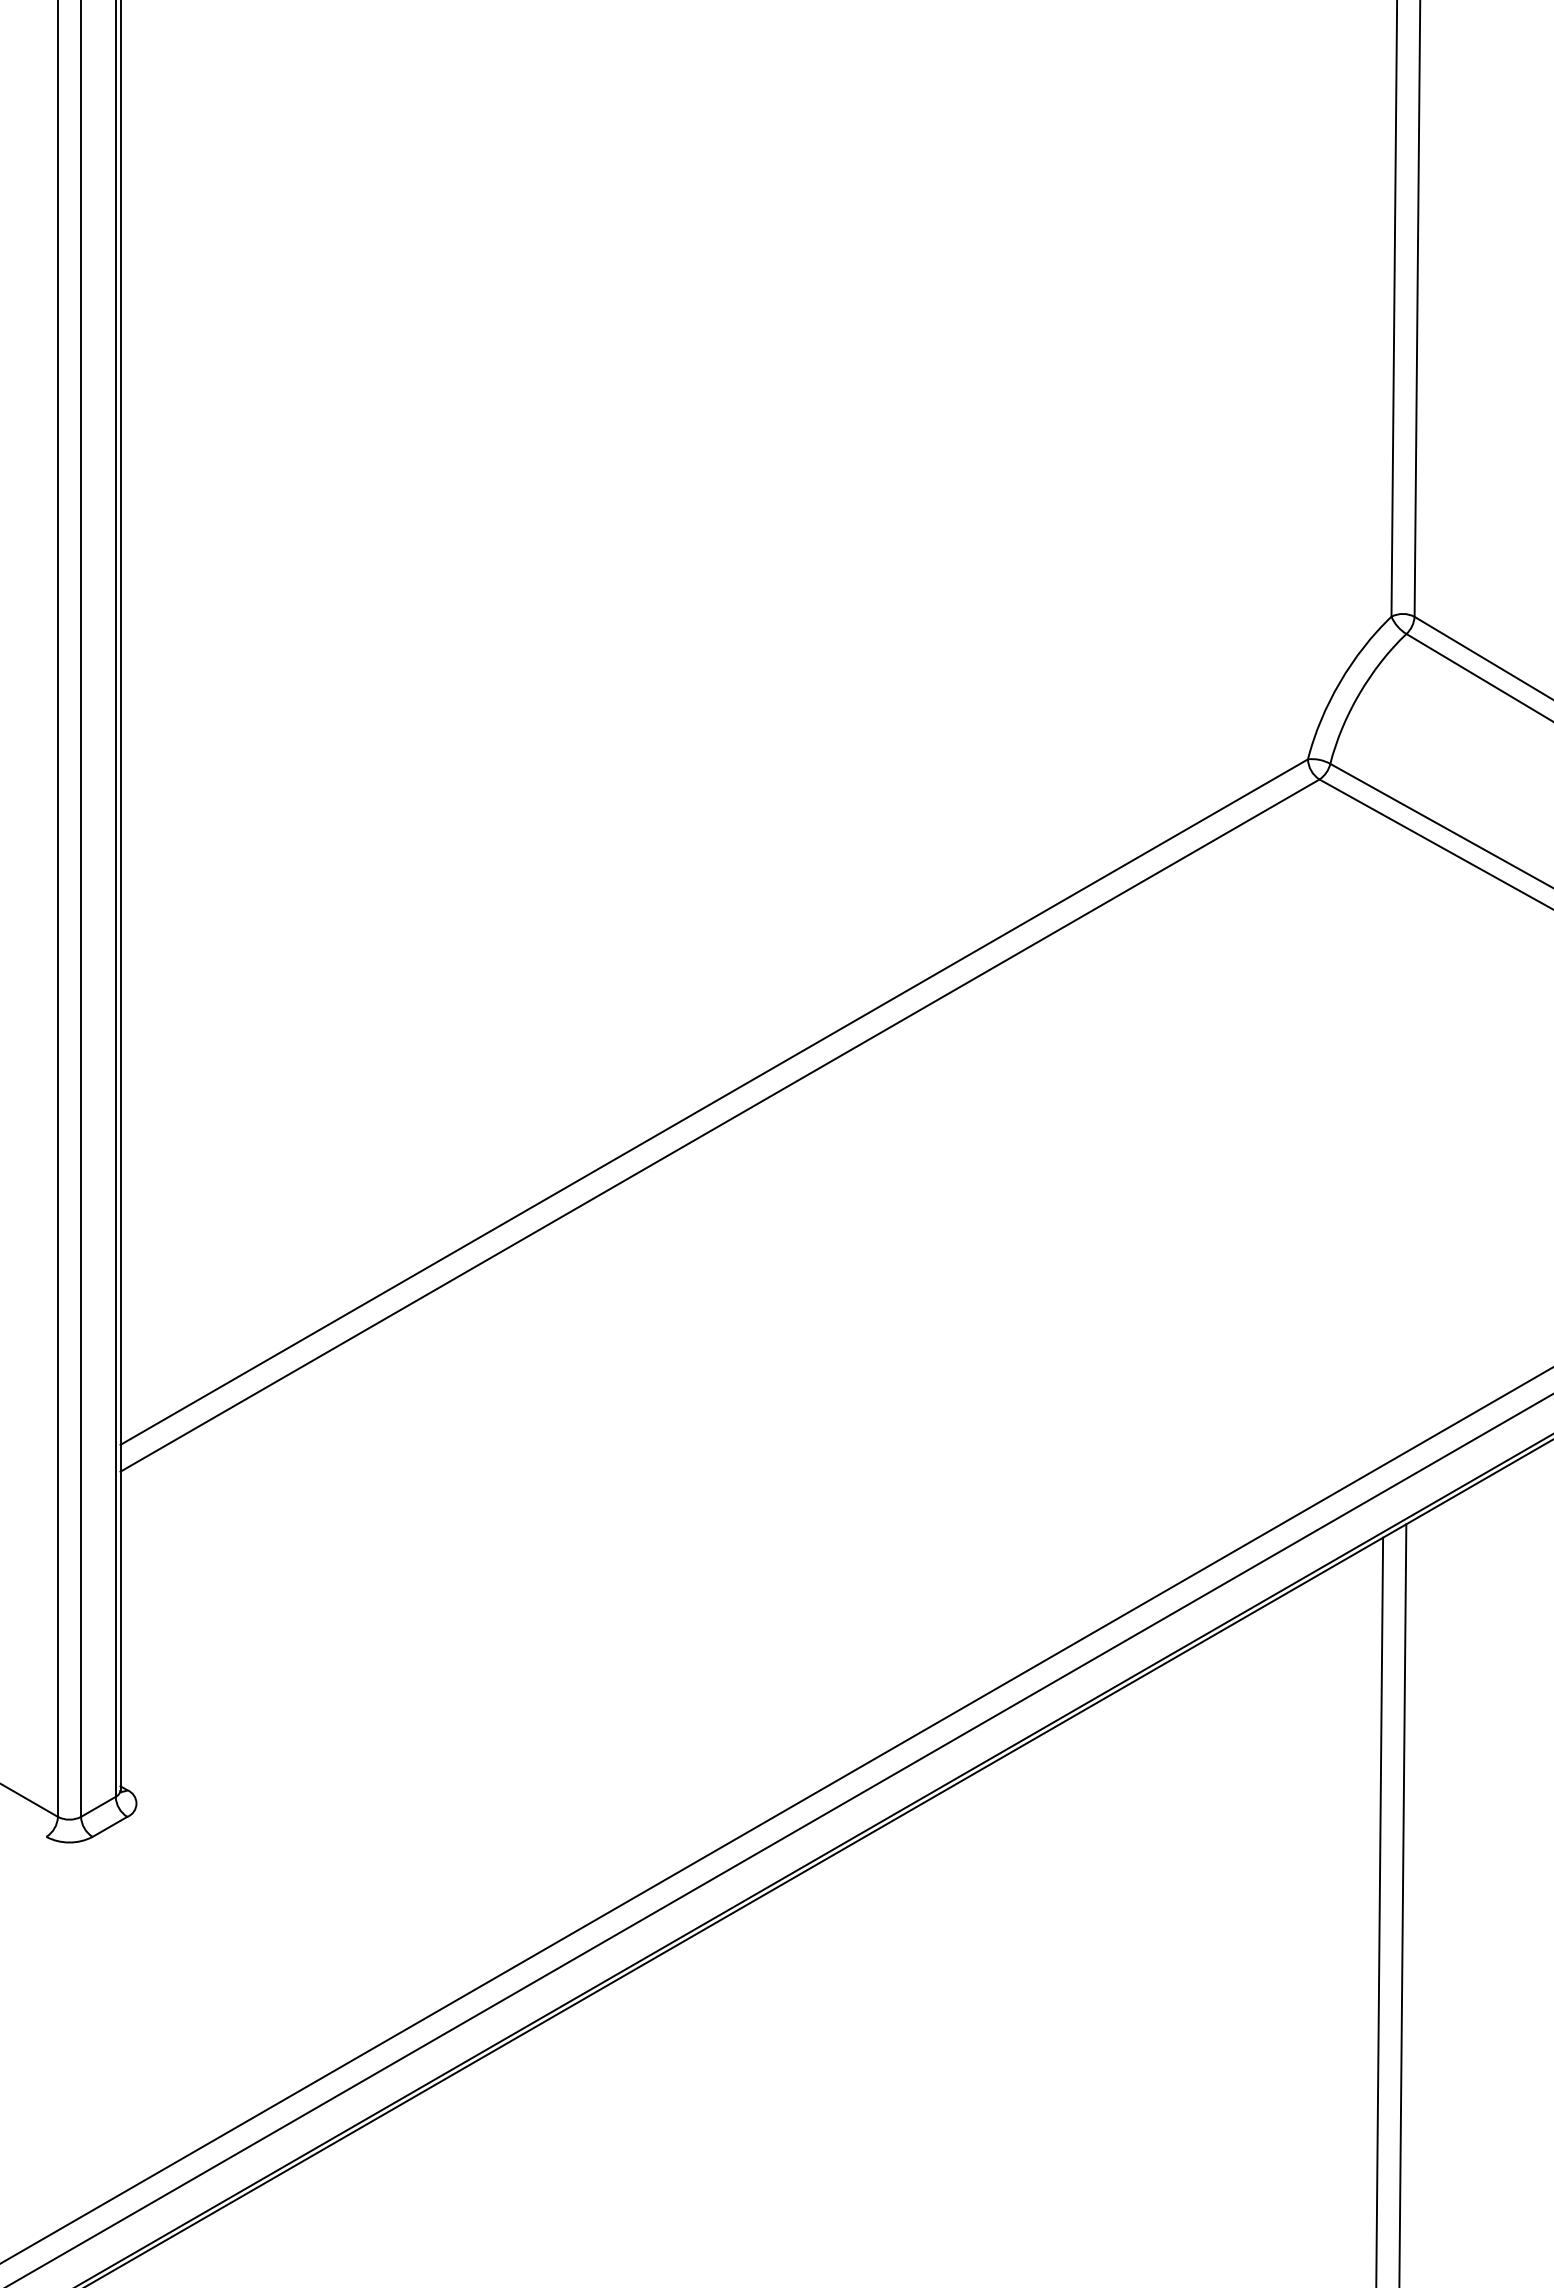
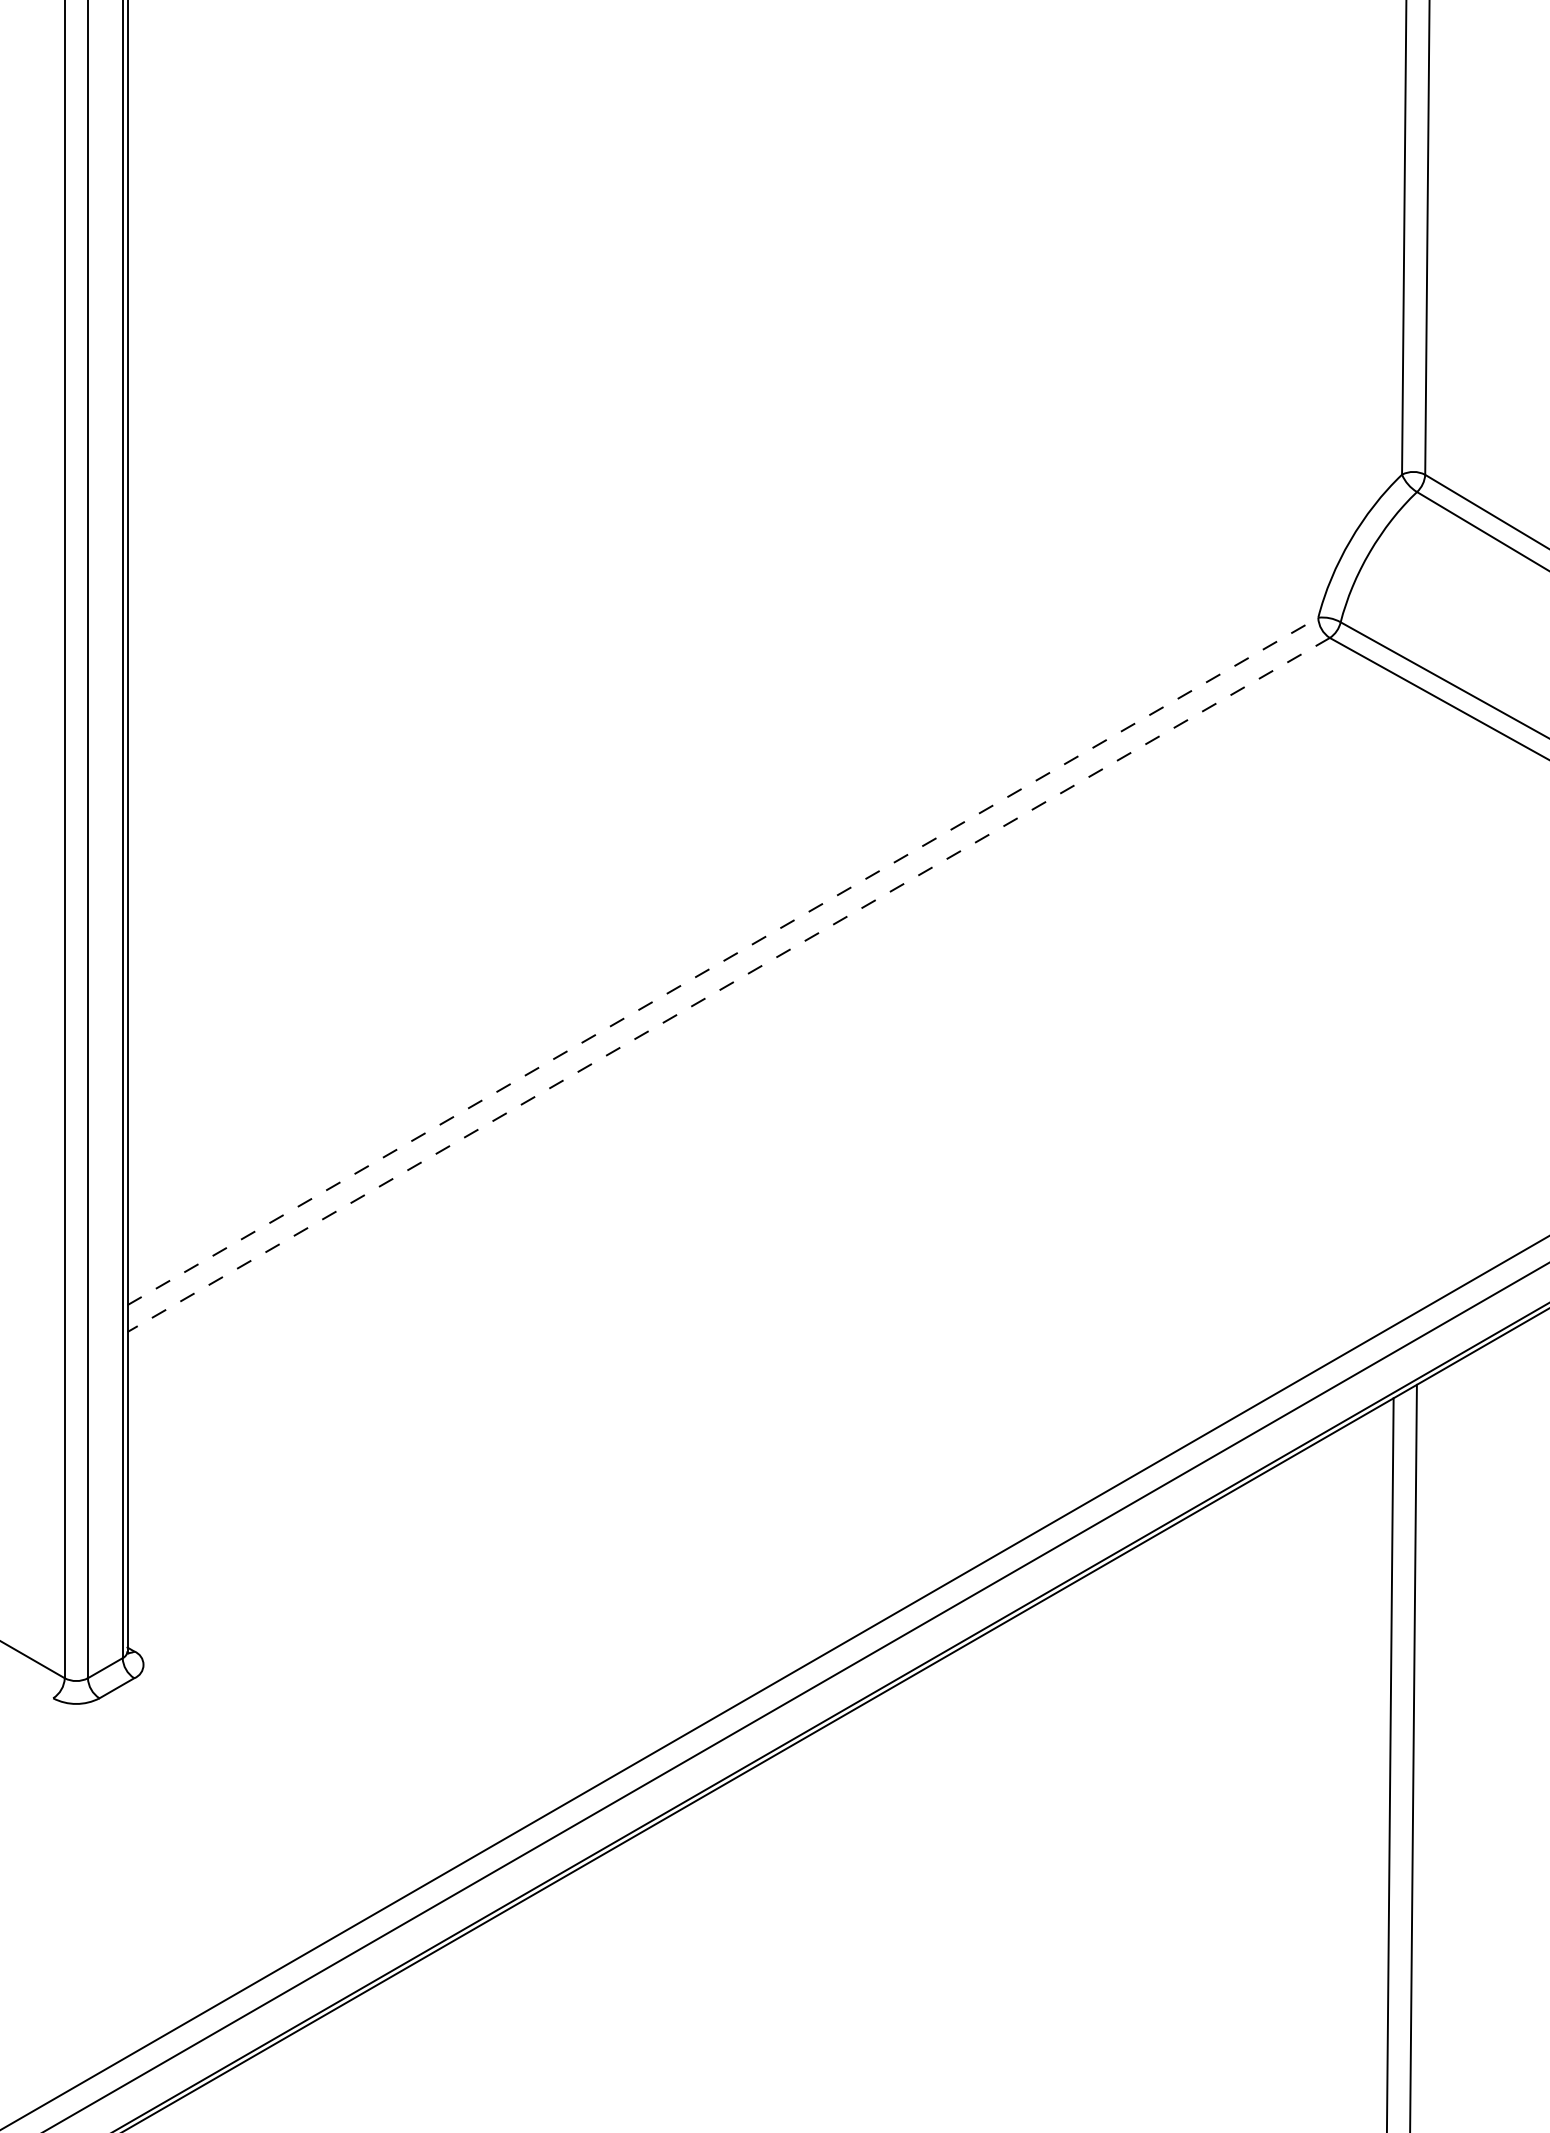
line: (714, 1102) -> (723, 961), solid -> dashed
line: (719, 1125) -> (728, 984), solid -> dashed

